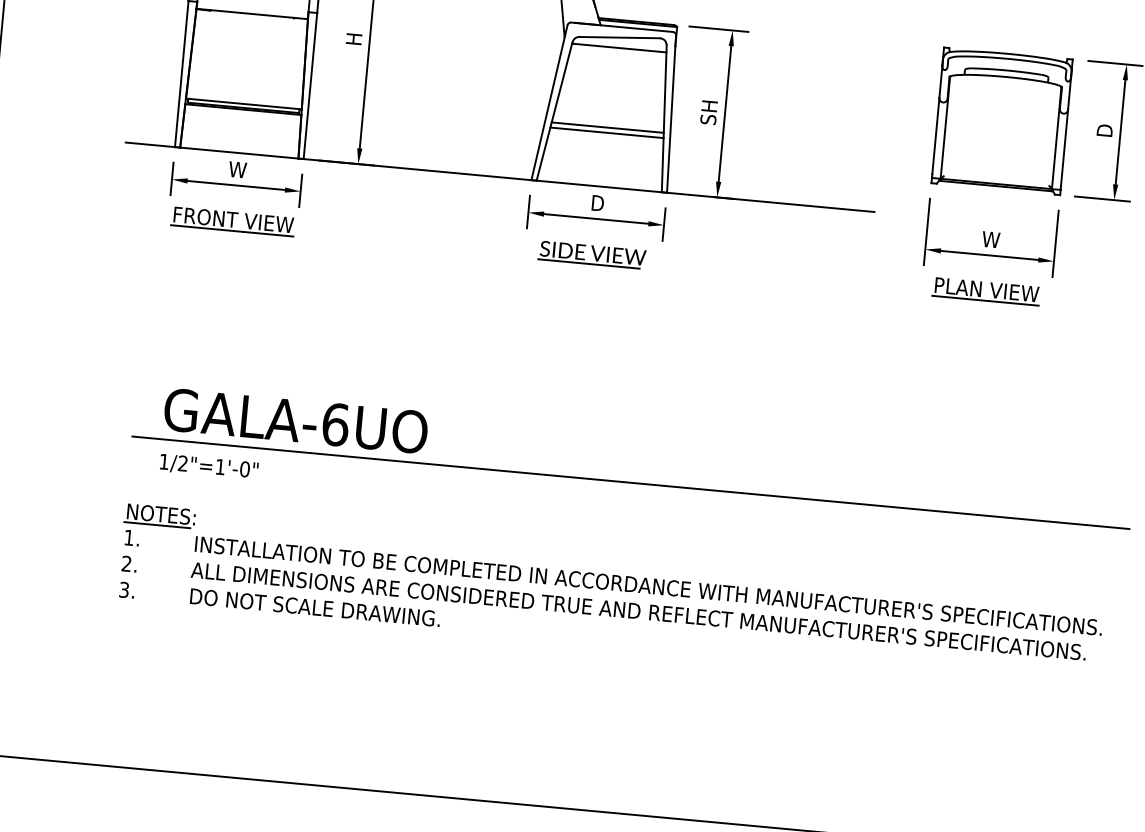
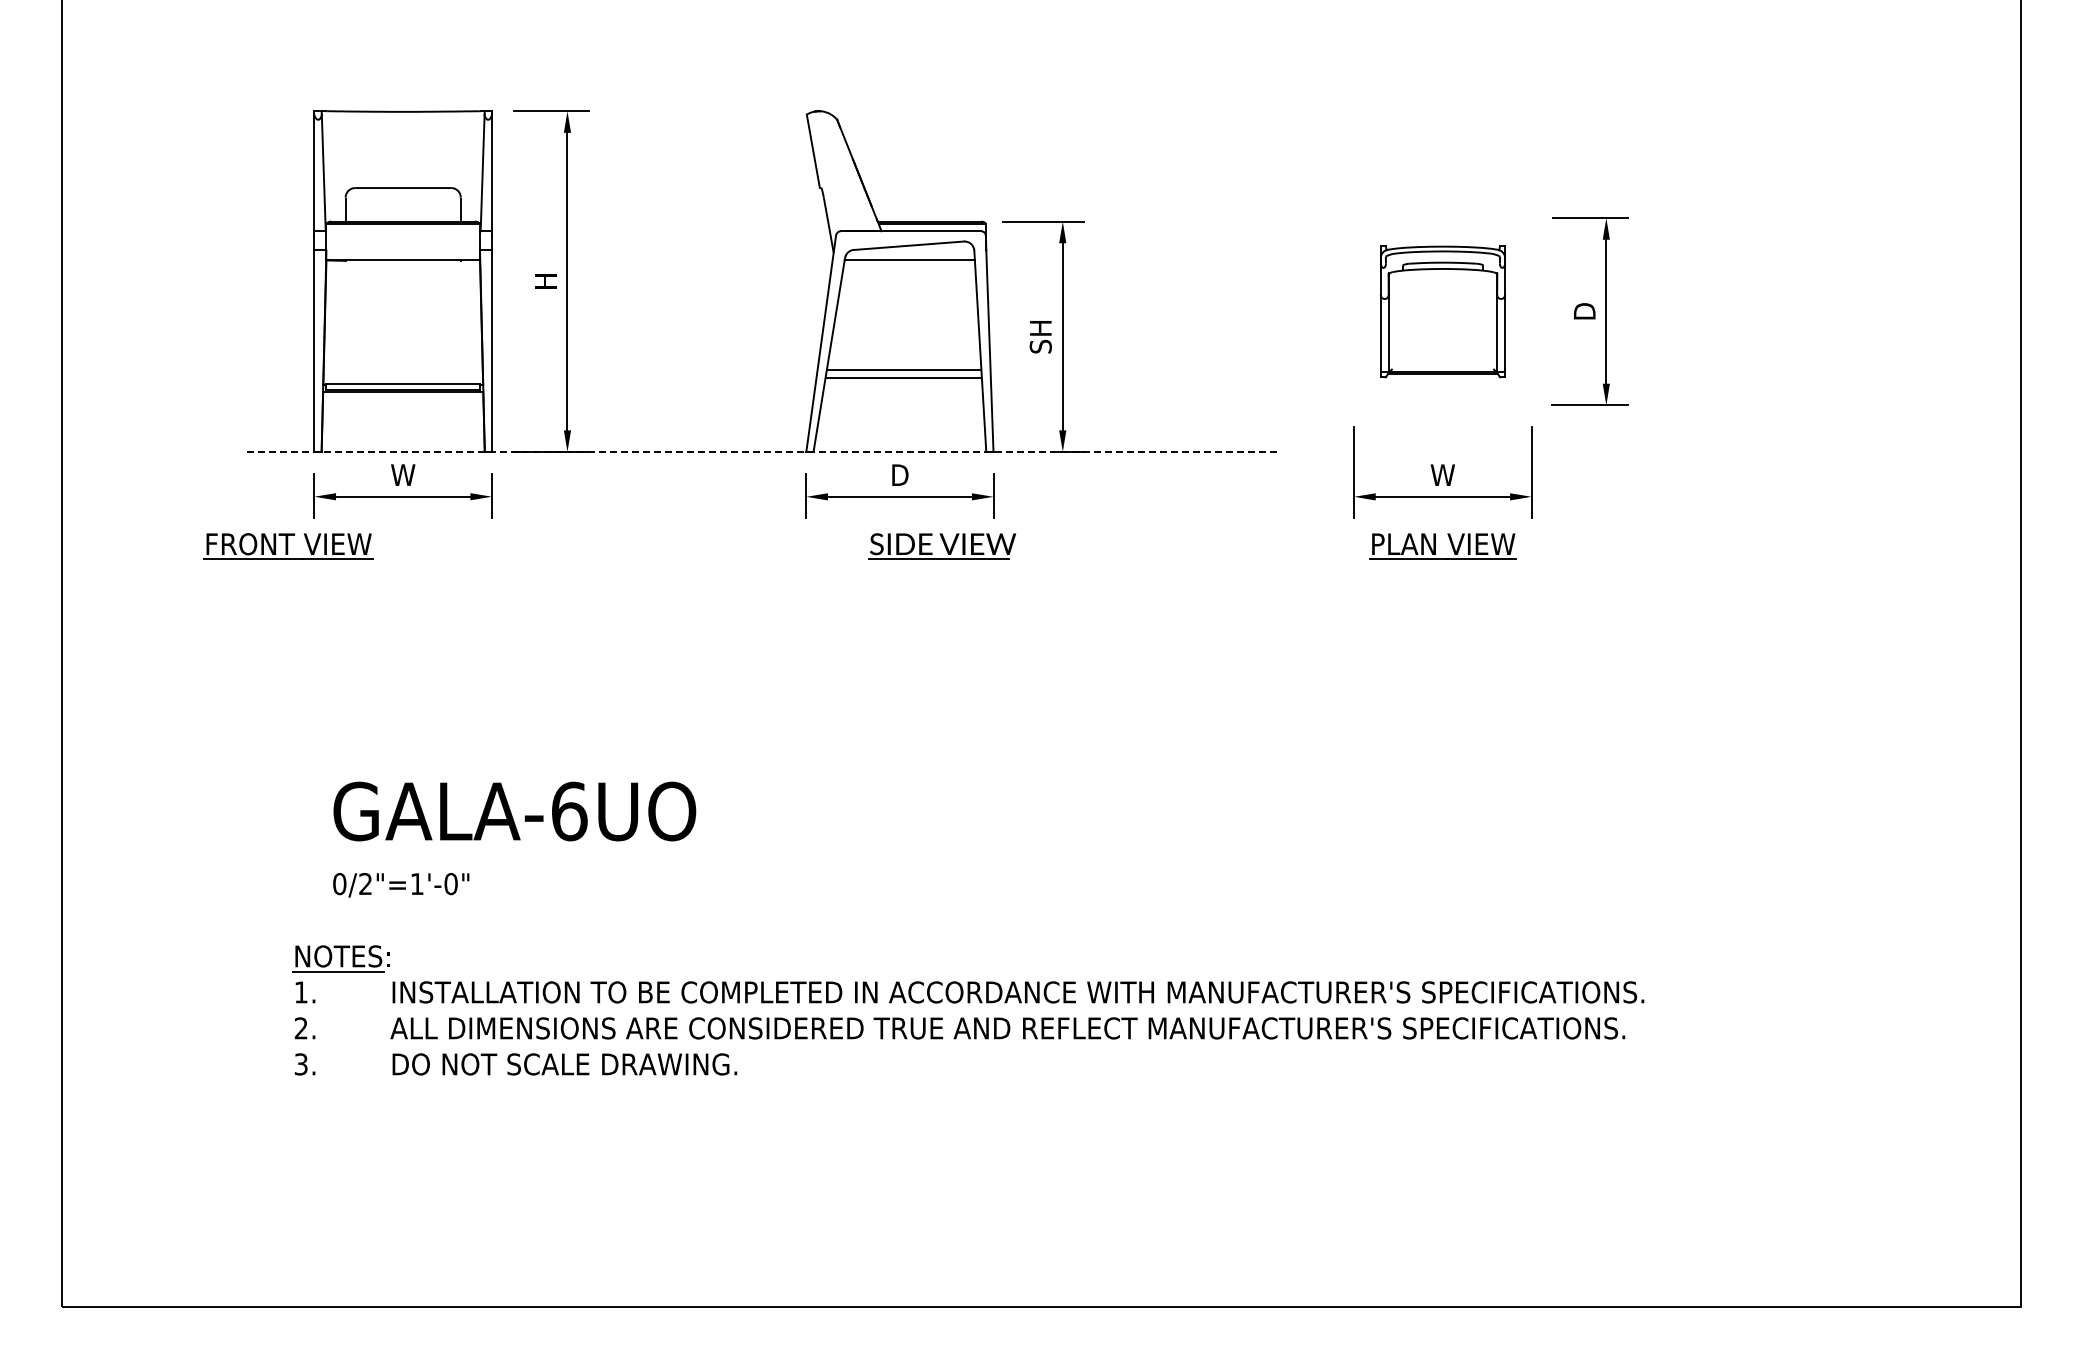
part: (1001, 121) -> (1442, 311), size x0.7
line: (500, 177) -> (763, 452), solid -> dashed
part: (233, 221) -> (288, 546), moved
part: (592, 254) -> (942, 546), moved
text: (164, 462) -> (339, 884), 1/2"=1'-0" -> 0/2"=1'-0"
line: (630, 482) -> (980, 853), removed

